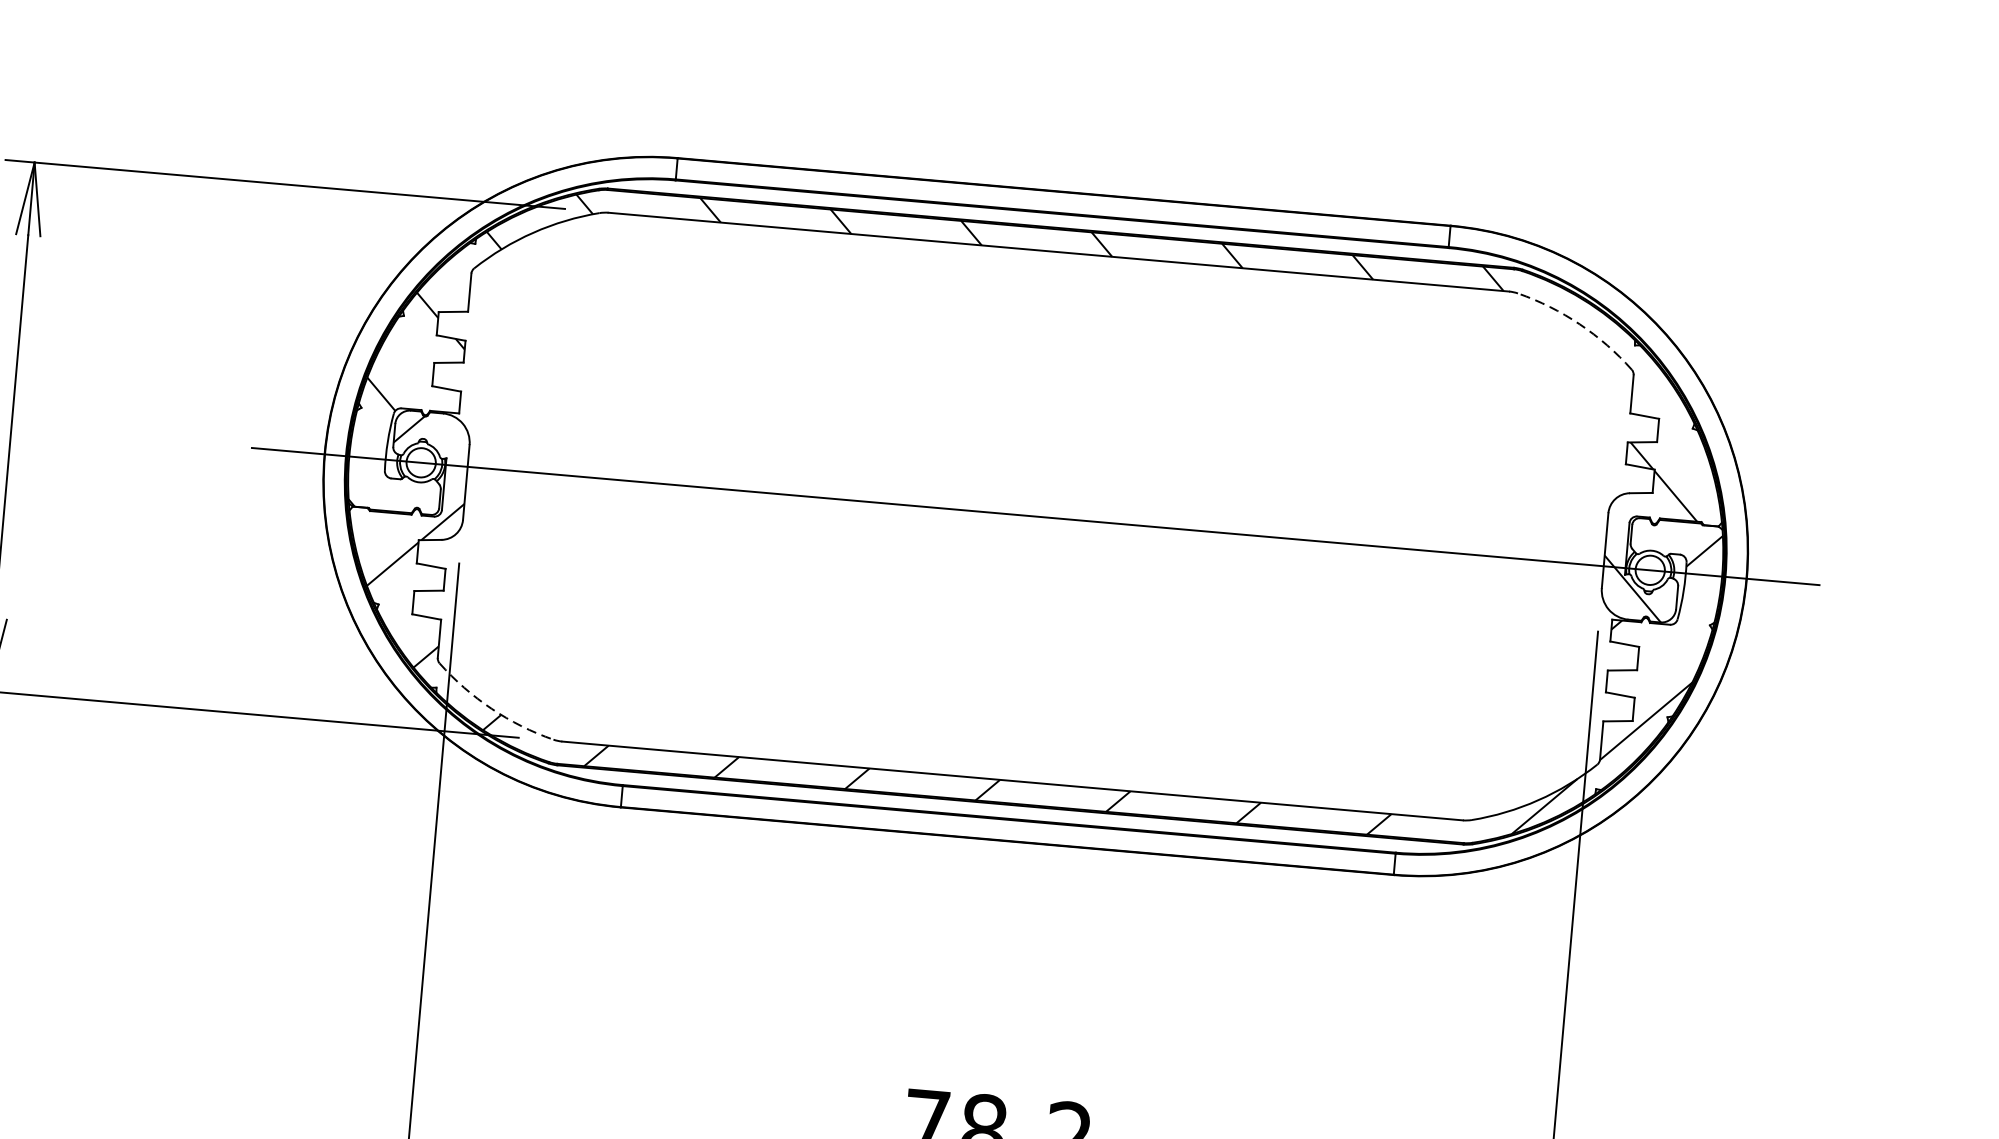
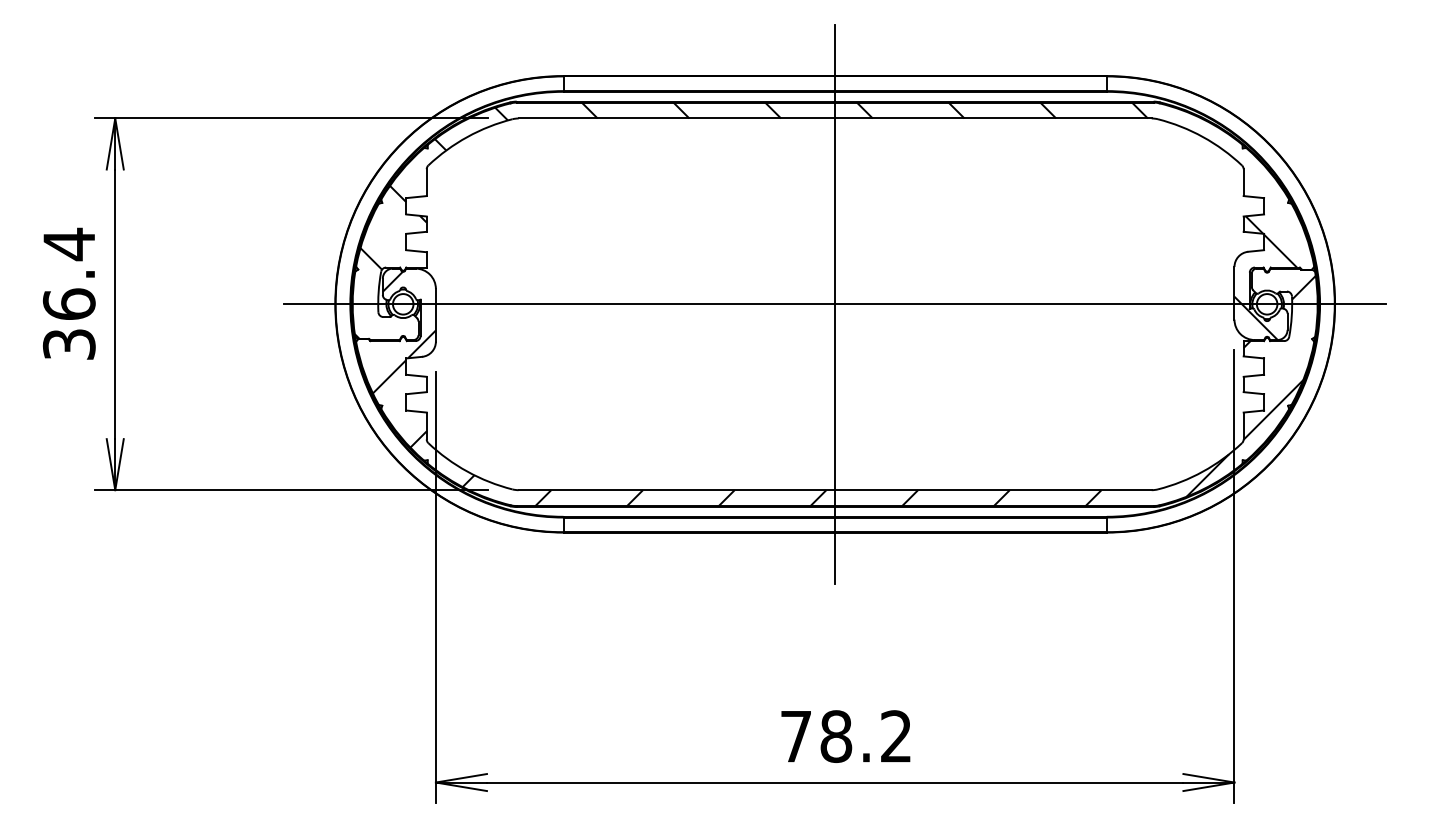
arc: (1579, 324) -> (1202, 137), dashed -> solid
line: (1036, 516) -> (835, 304), added
arc: (491, 708) -> (467, 471), dashed -> solid

